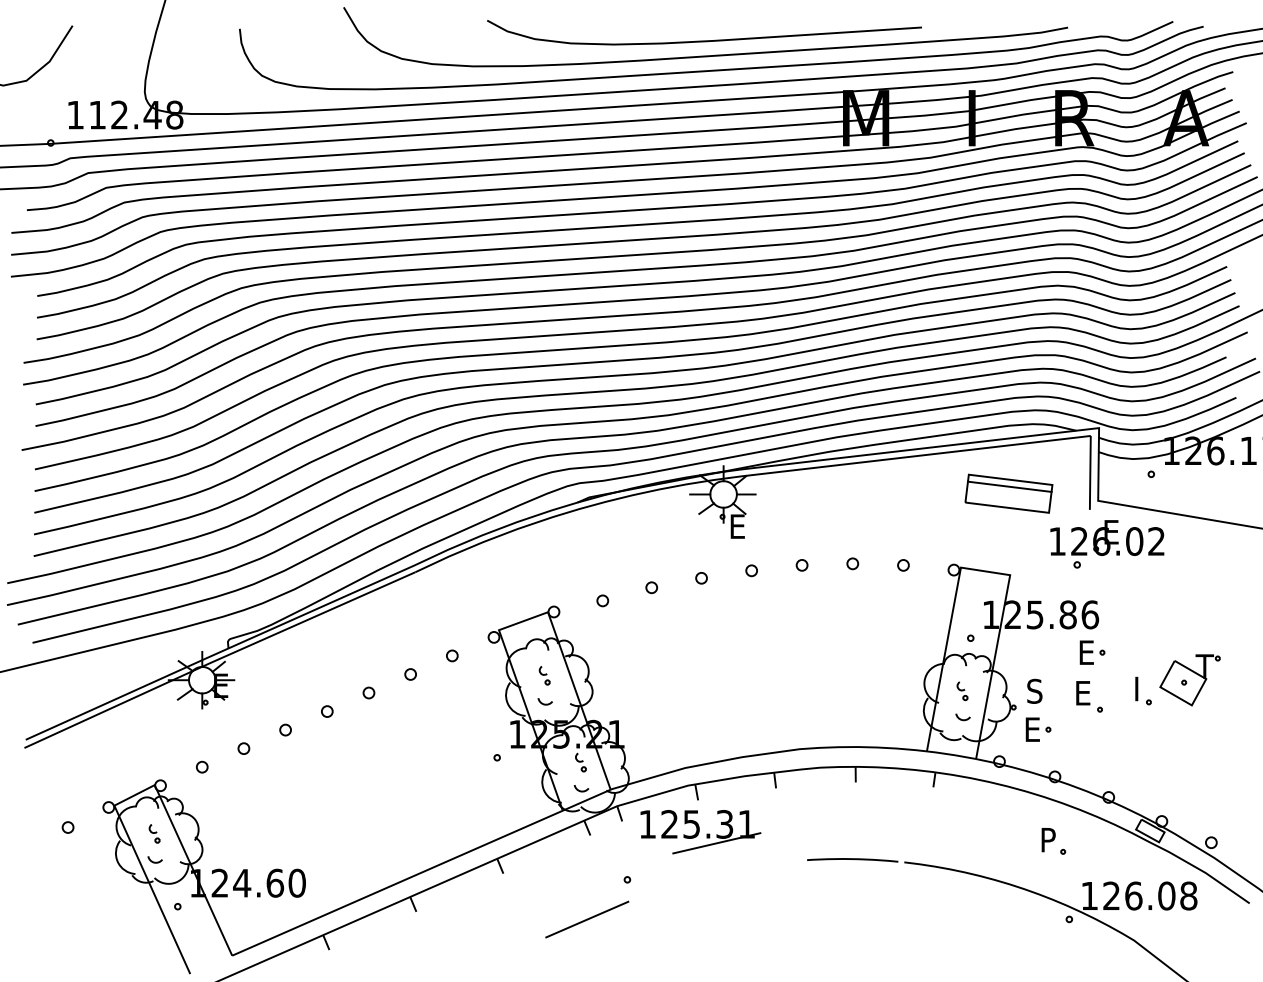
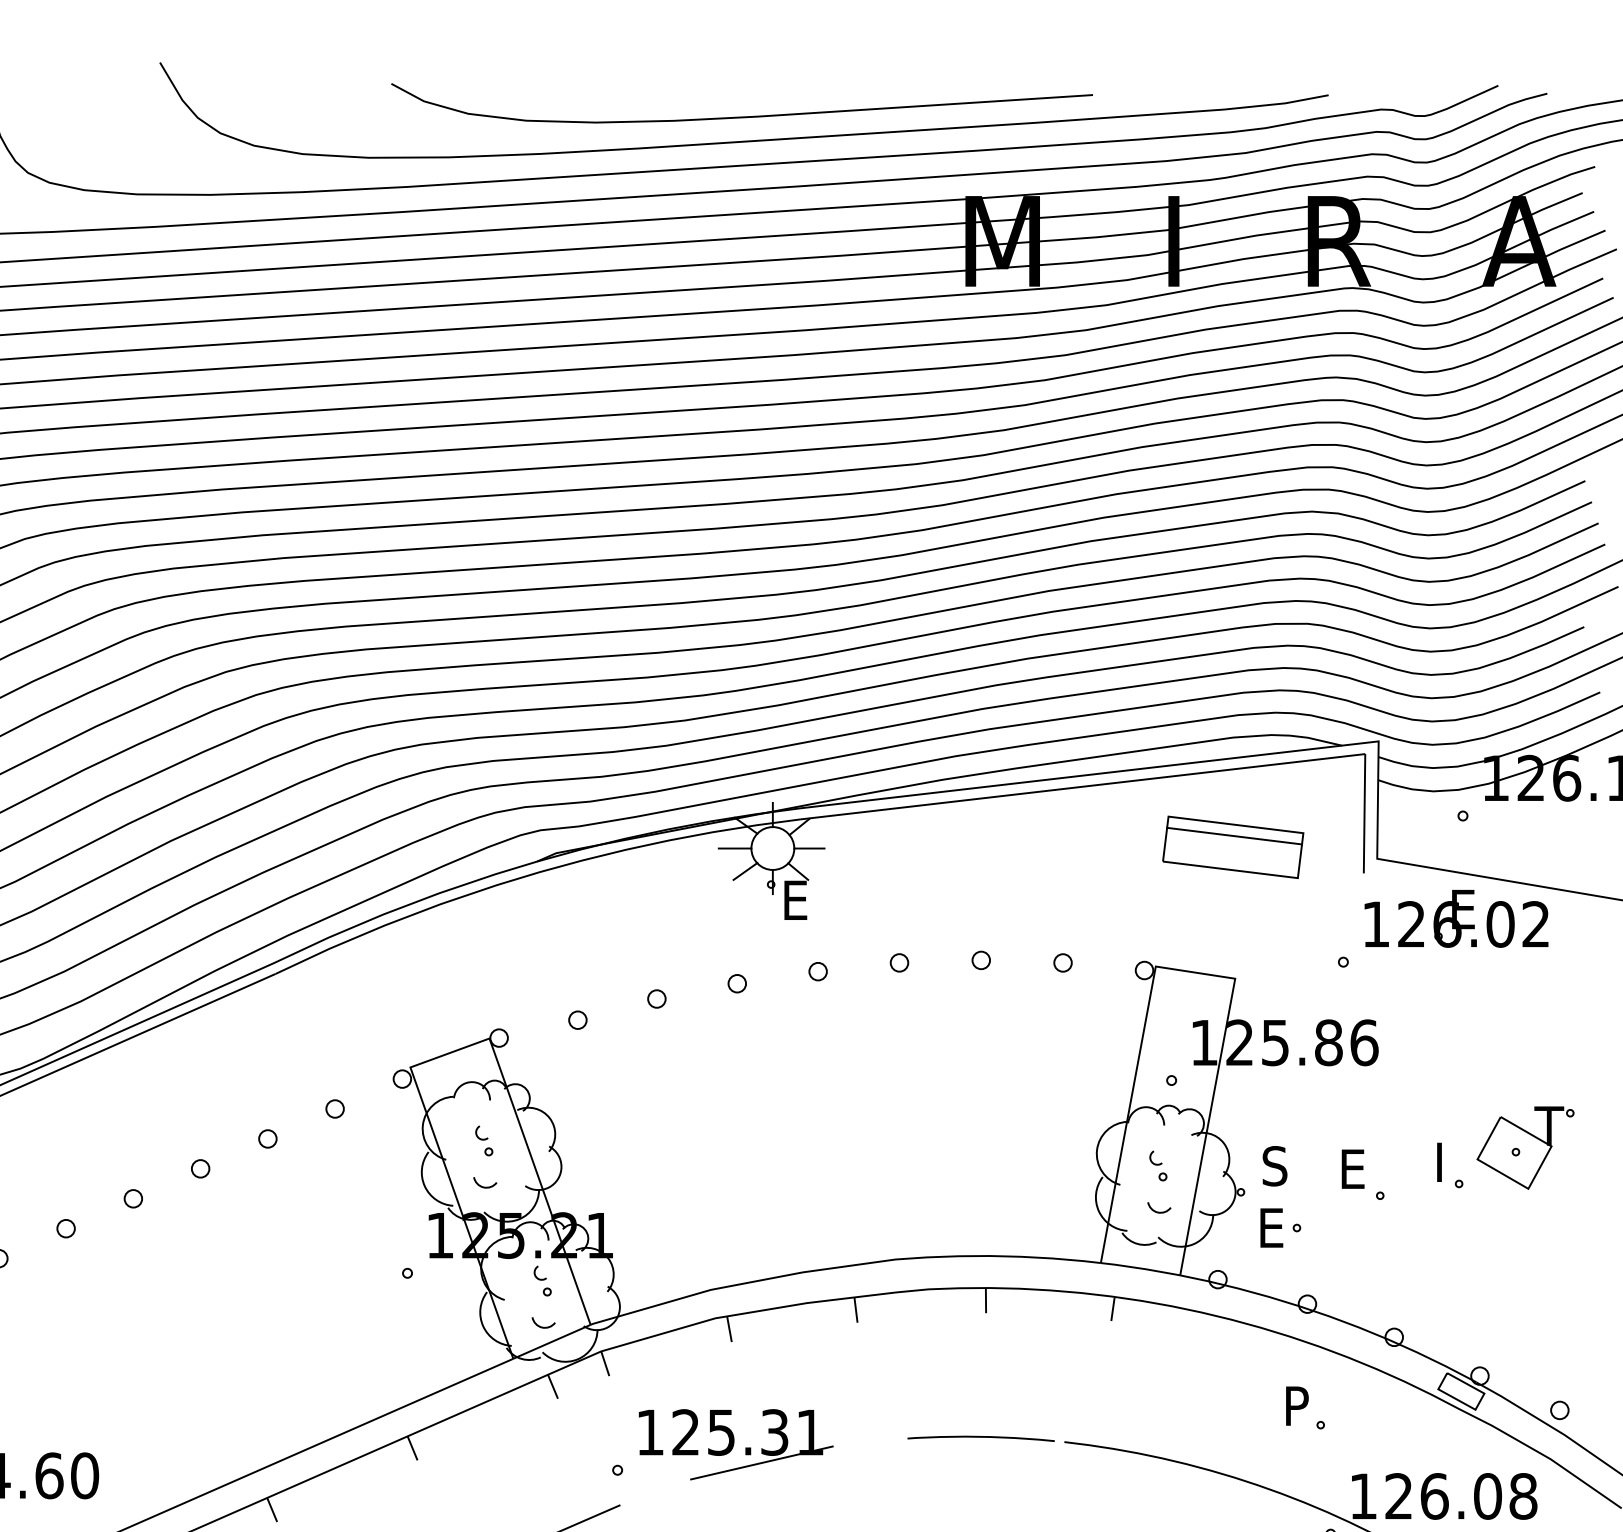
part: (1107, 537) -> (1456, 917), moved
part: (1092, 652) -> (1368, 1103), removed
part: (700, 832) -> (735, 1445), moved

